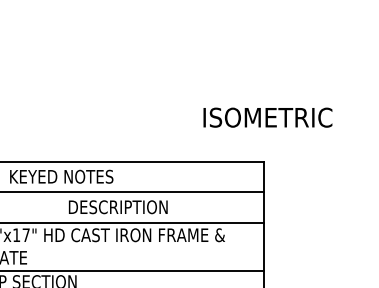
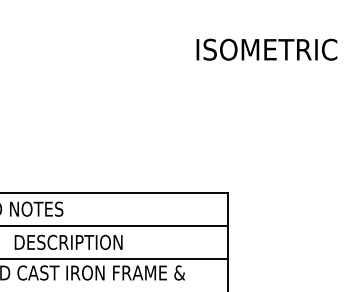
text: (267, 117) -> (266, 49), moved

